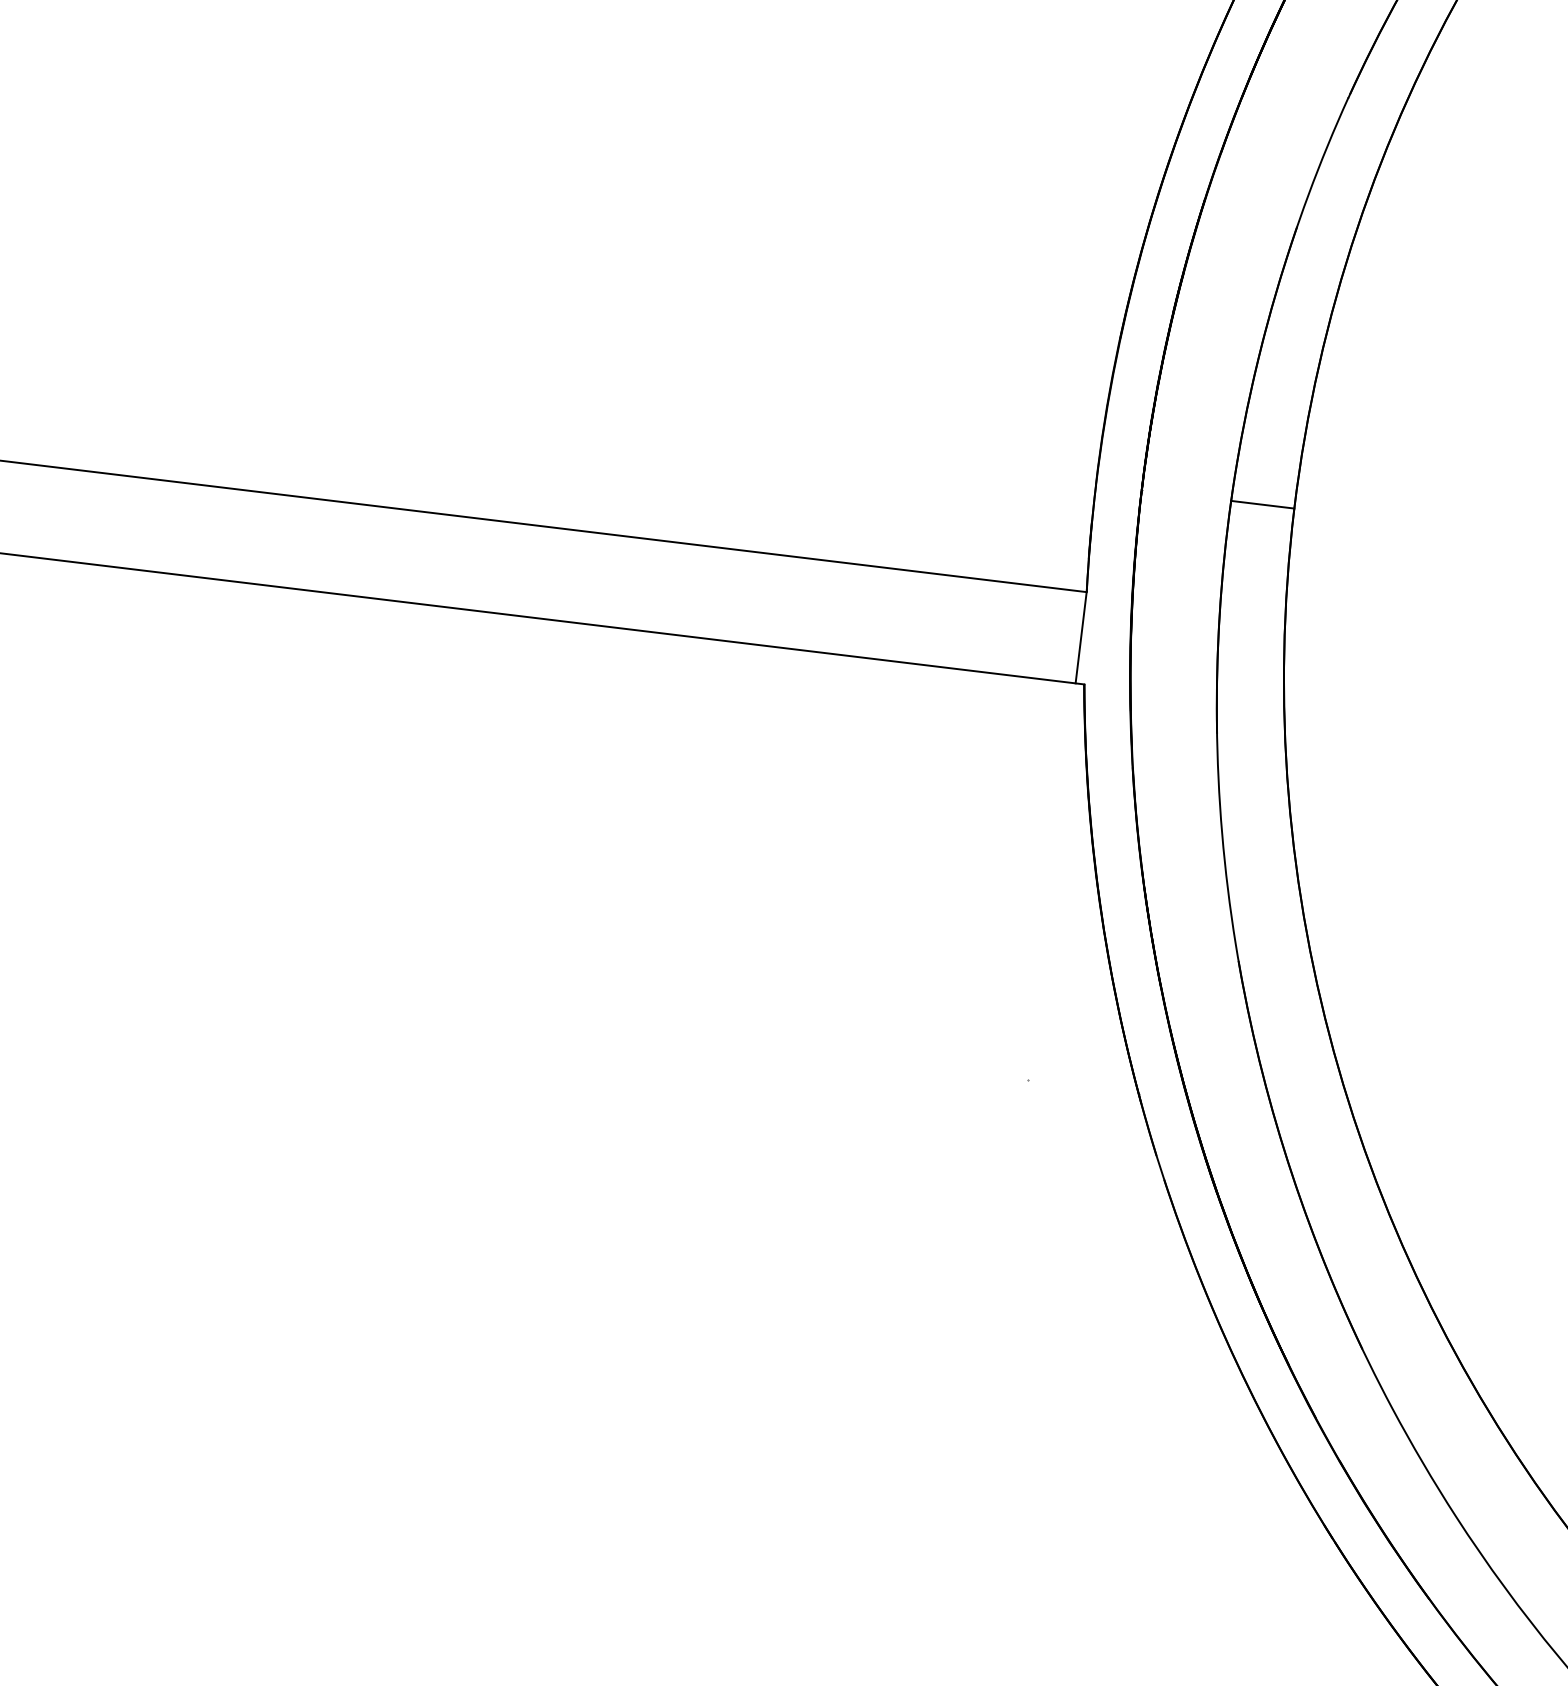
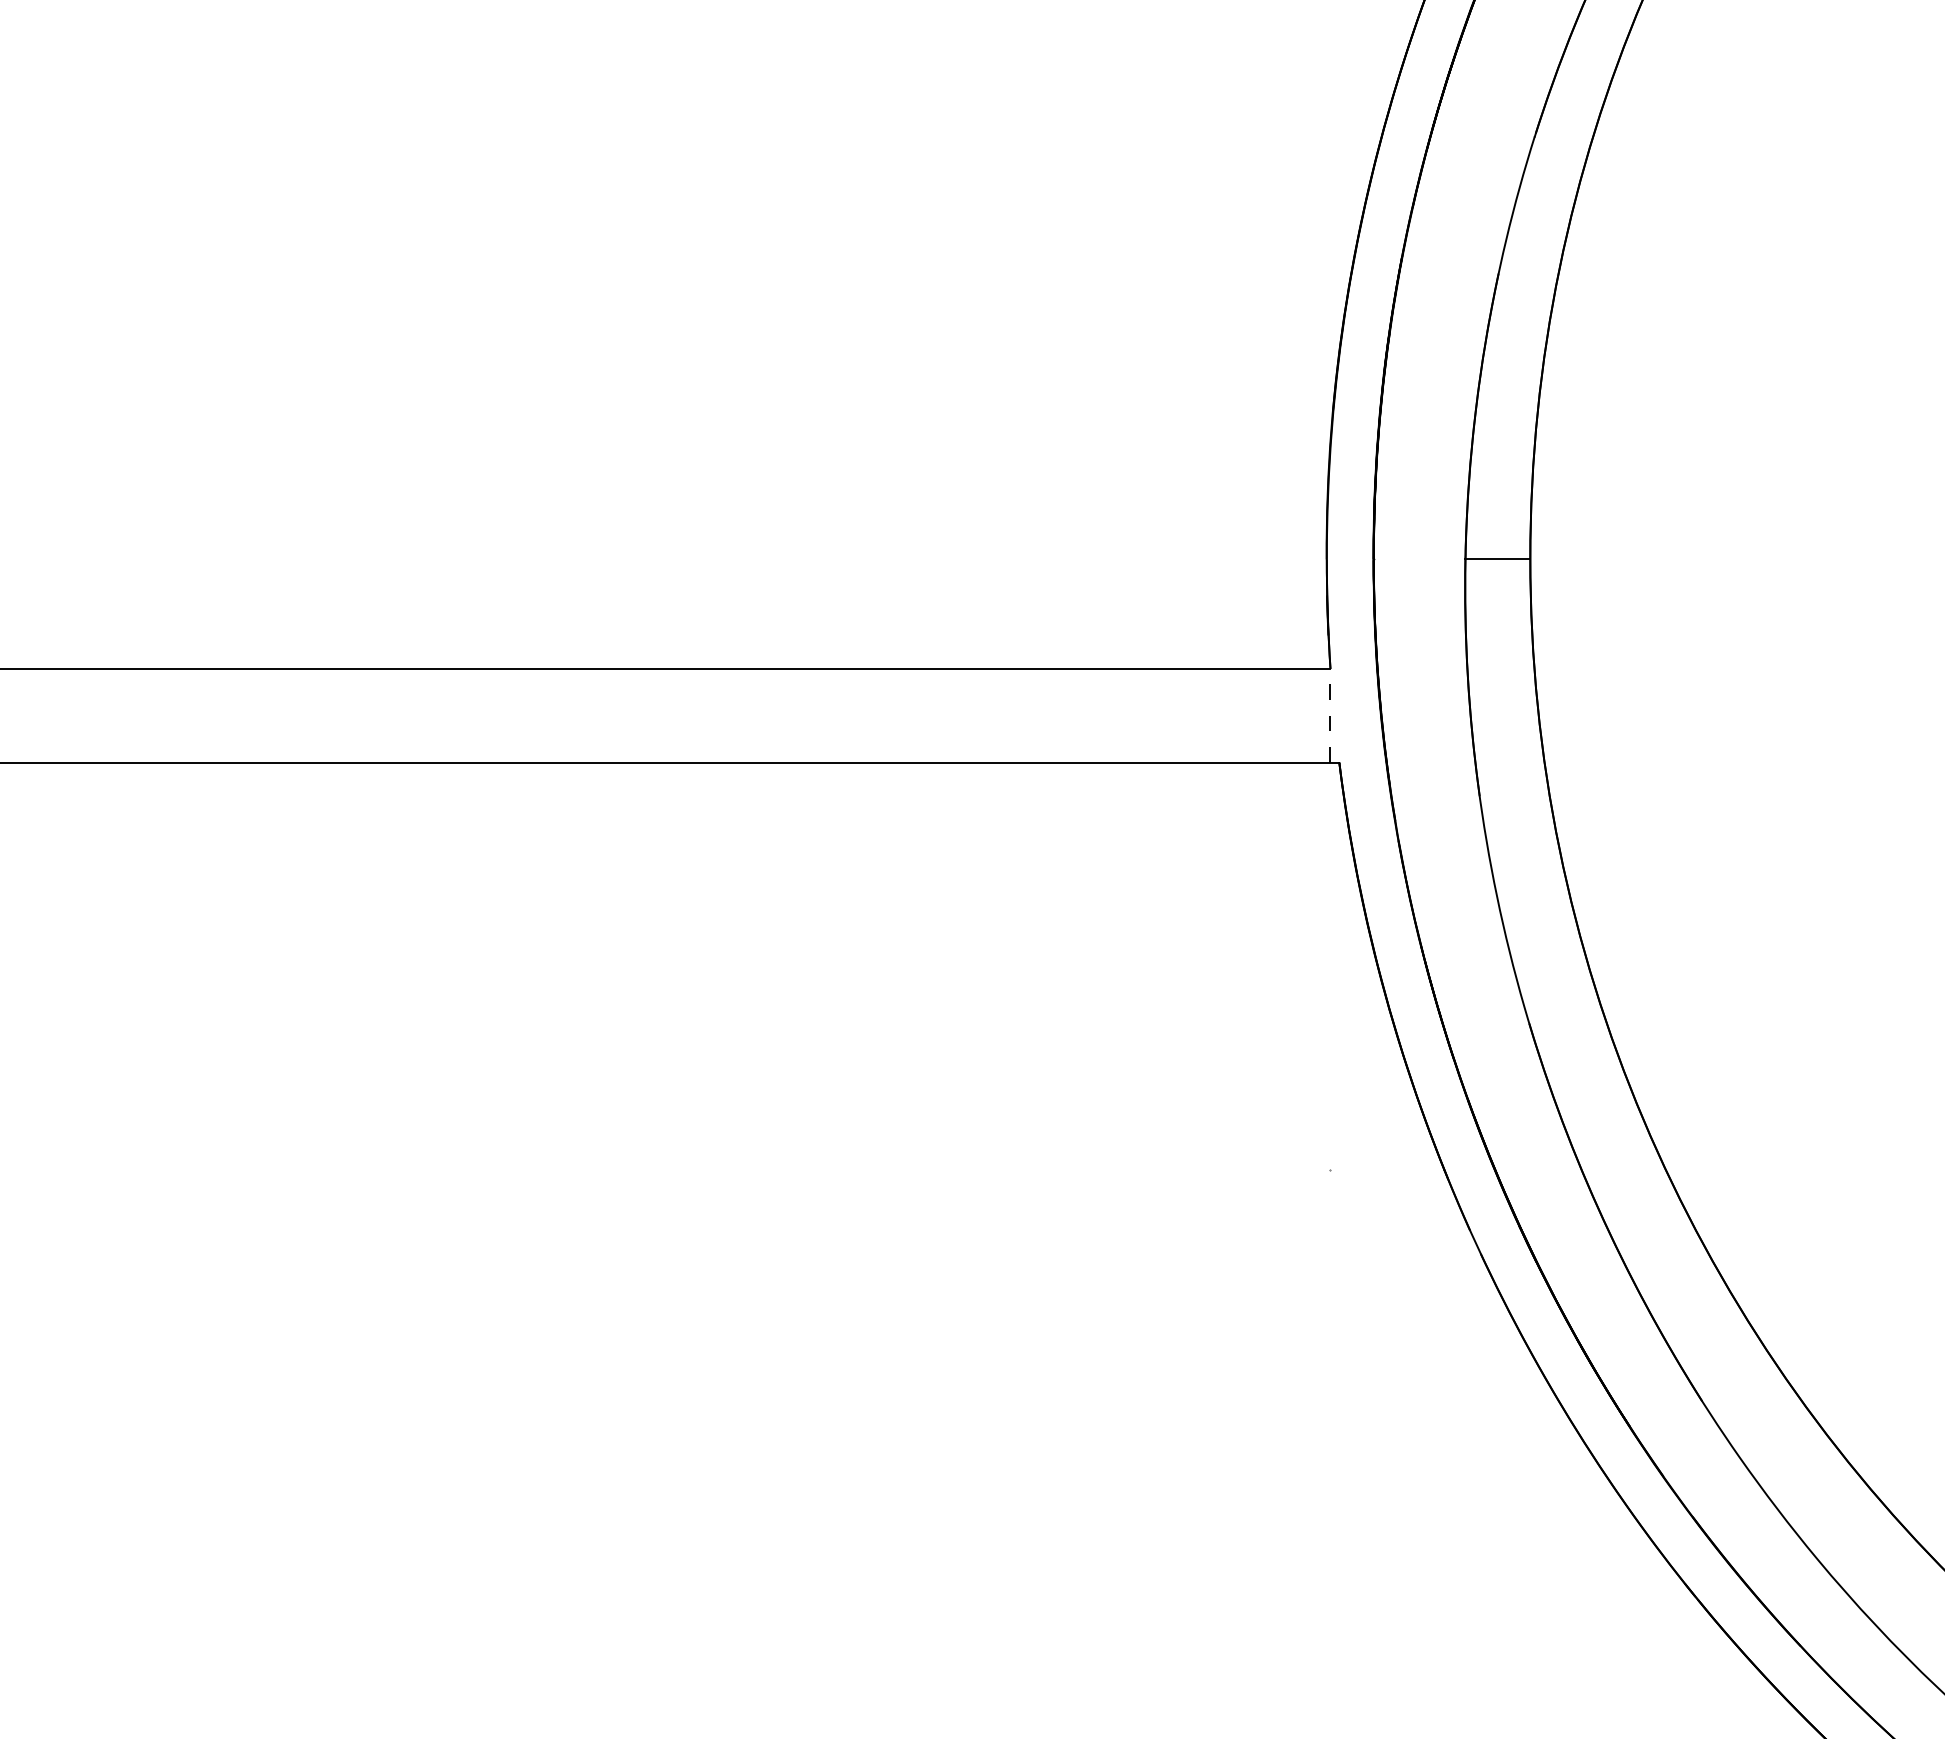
line: (1081, 637) -> (1330, 715), solid -> dashed

